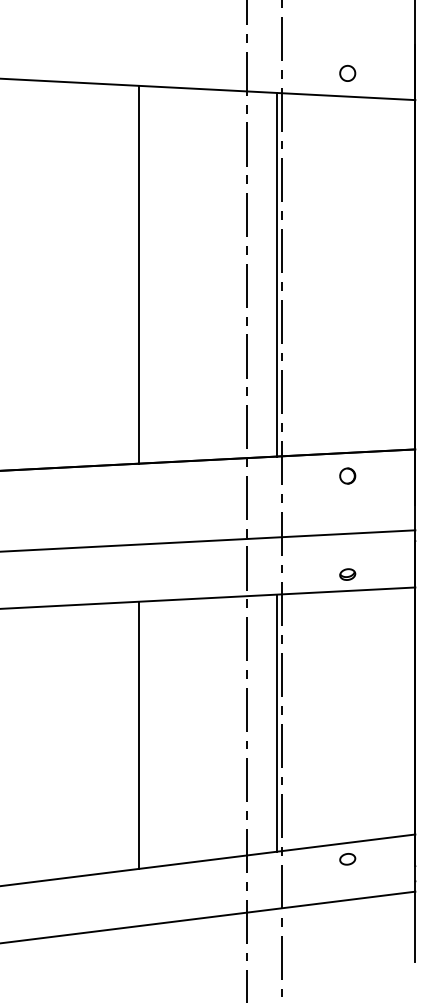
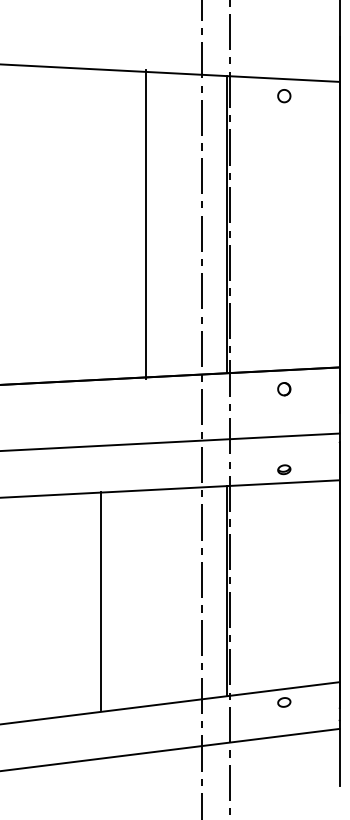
part: (347, 73) -> (284, 96), moved
line: (139, 274) -> (146, 224), moved
line: (139, 734) -> (101, 600), moved

